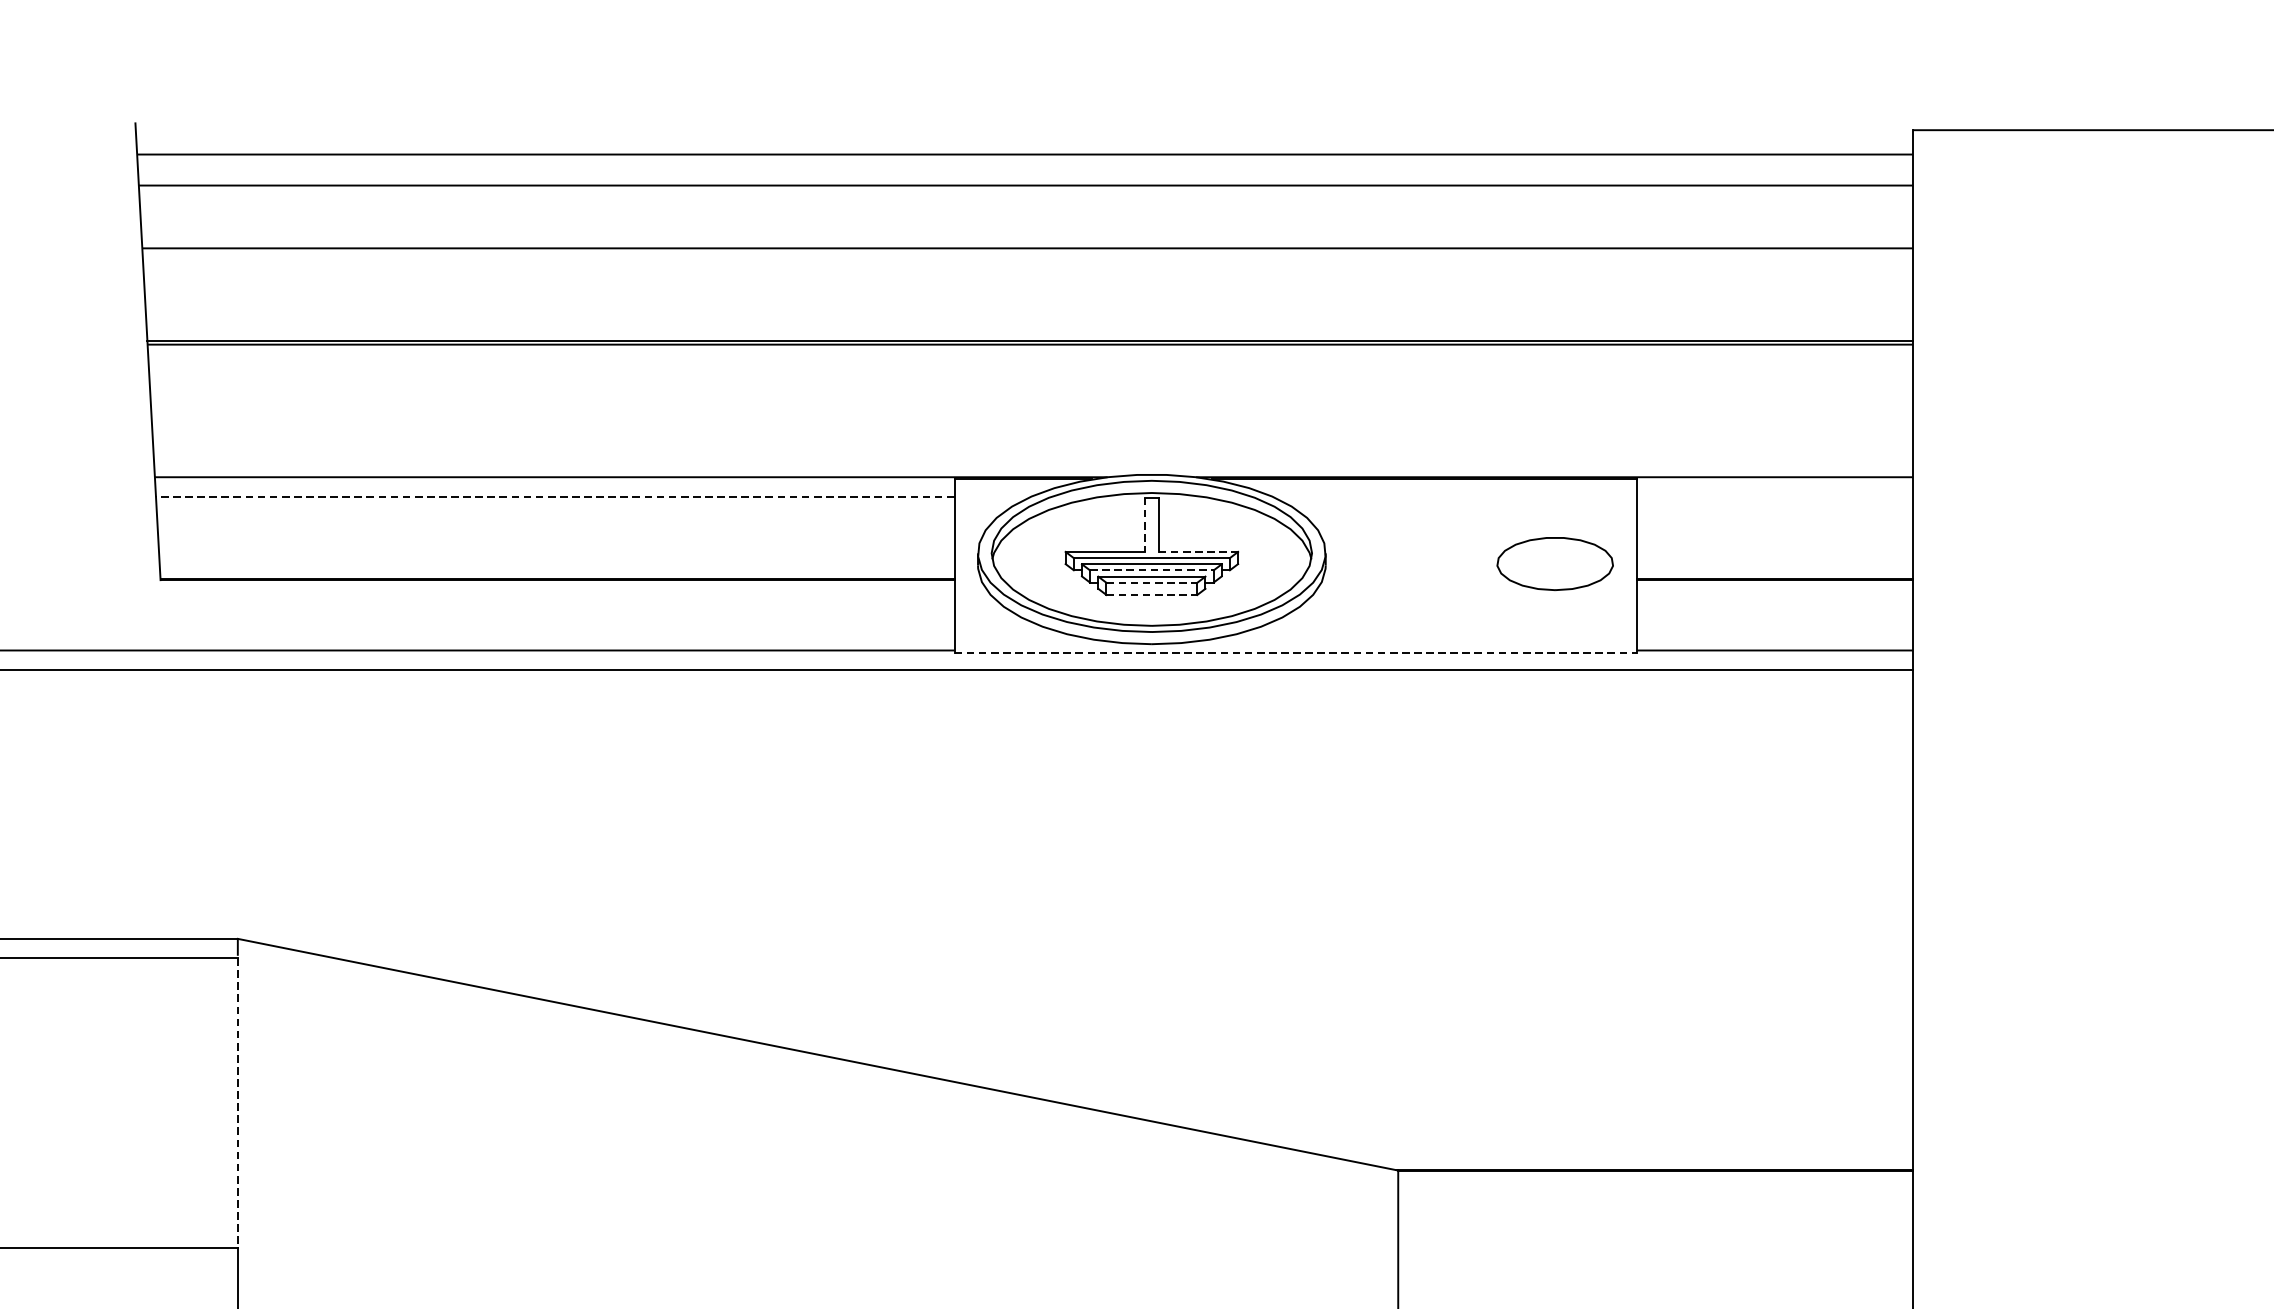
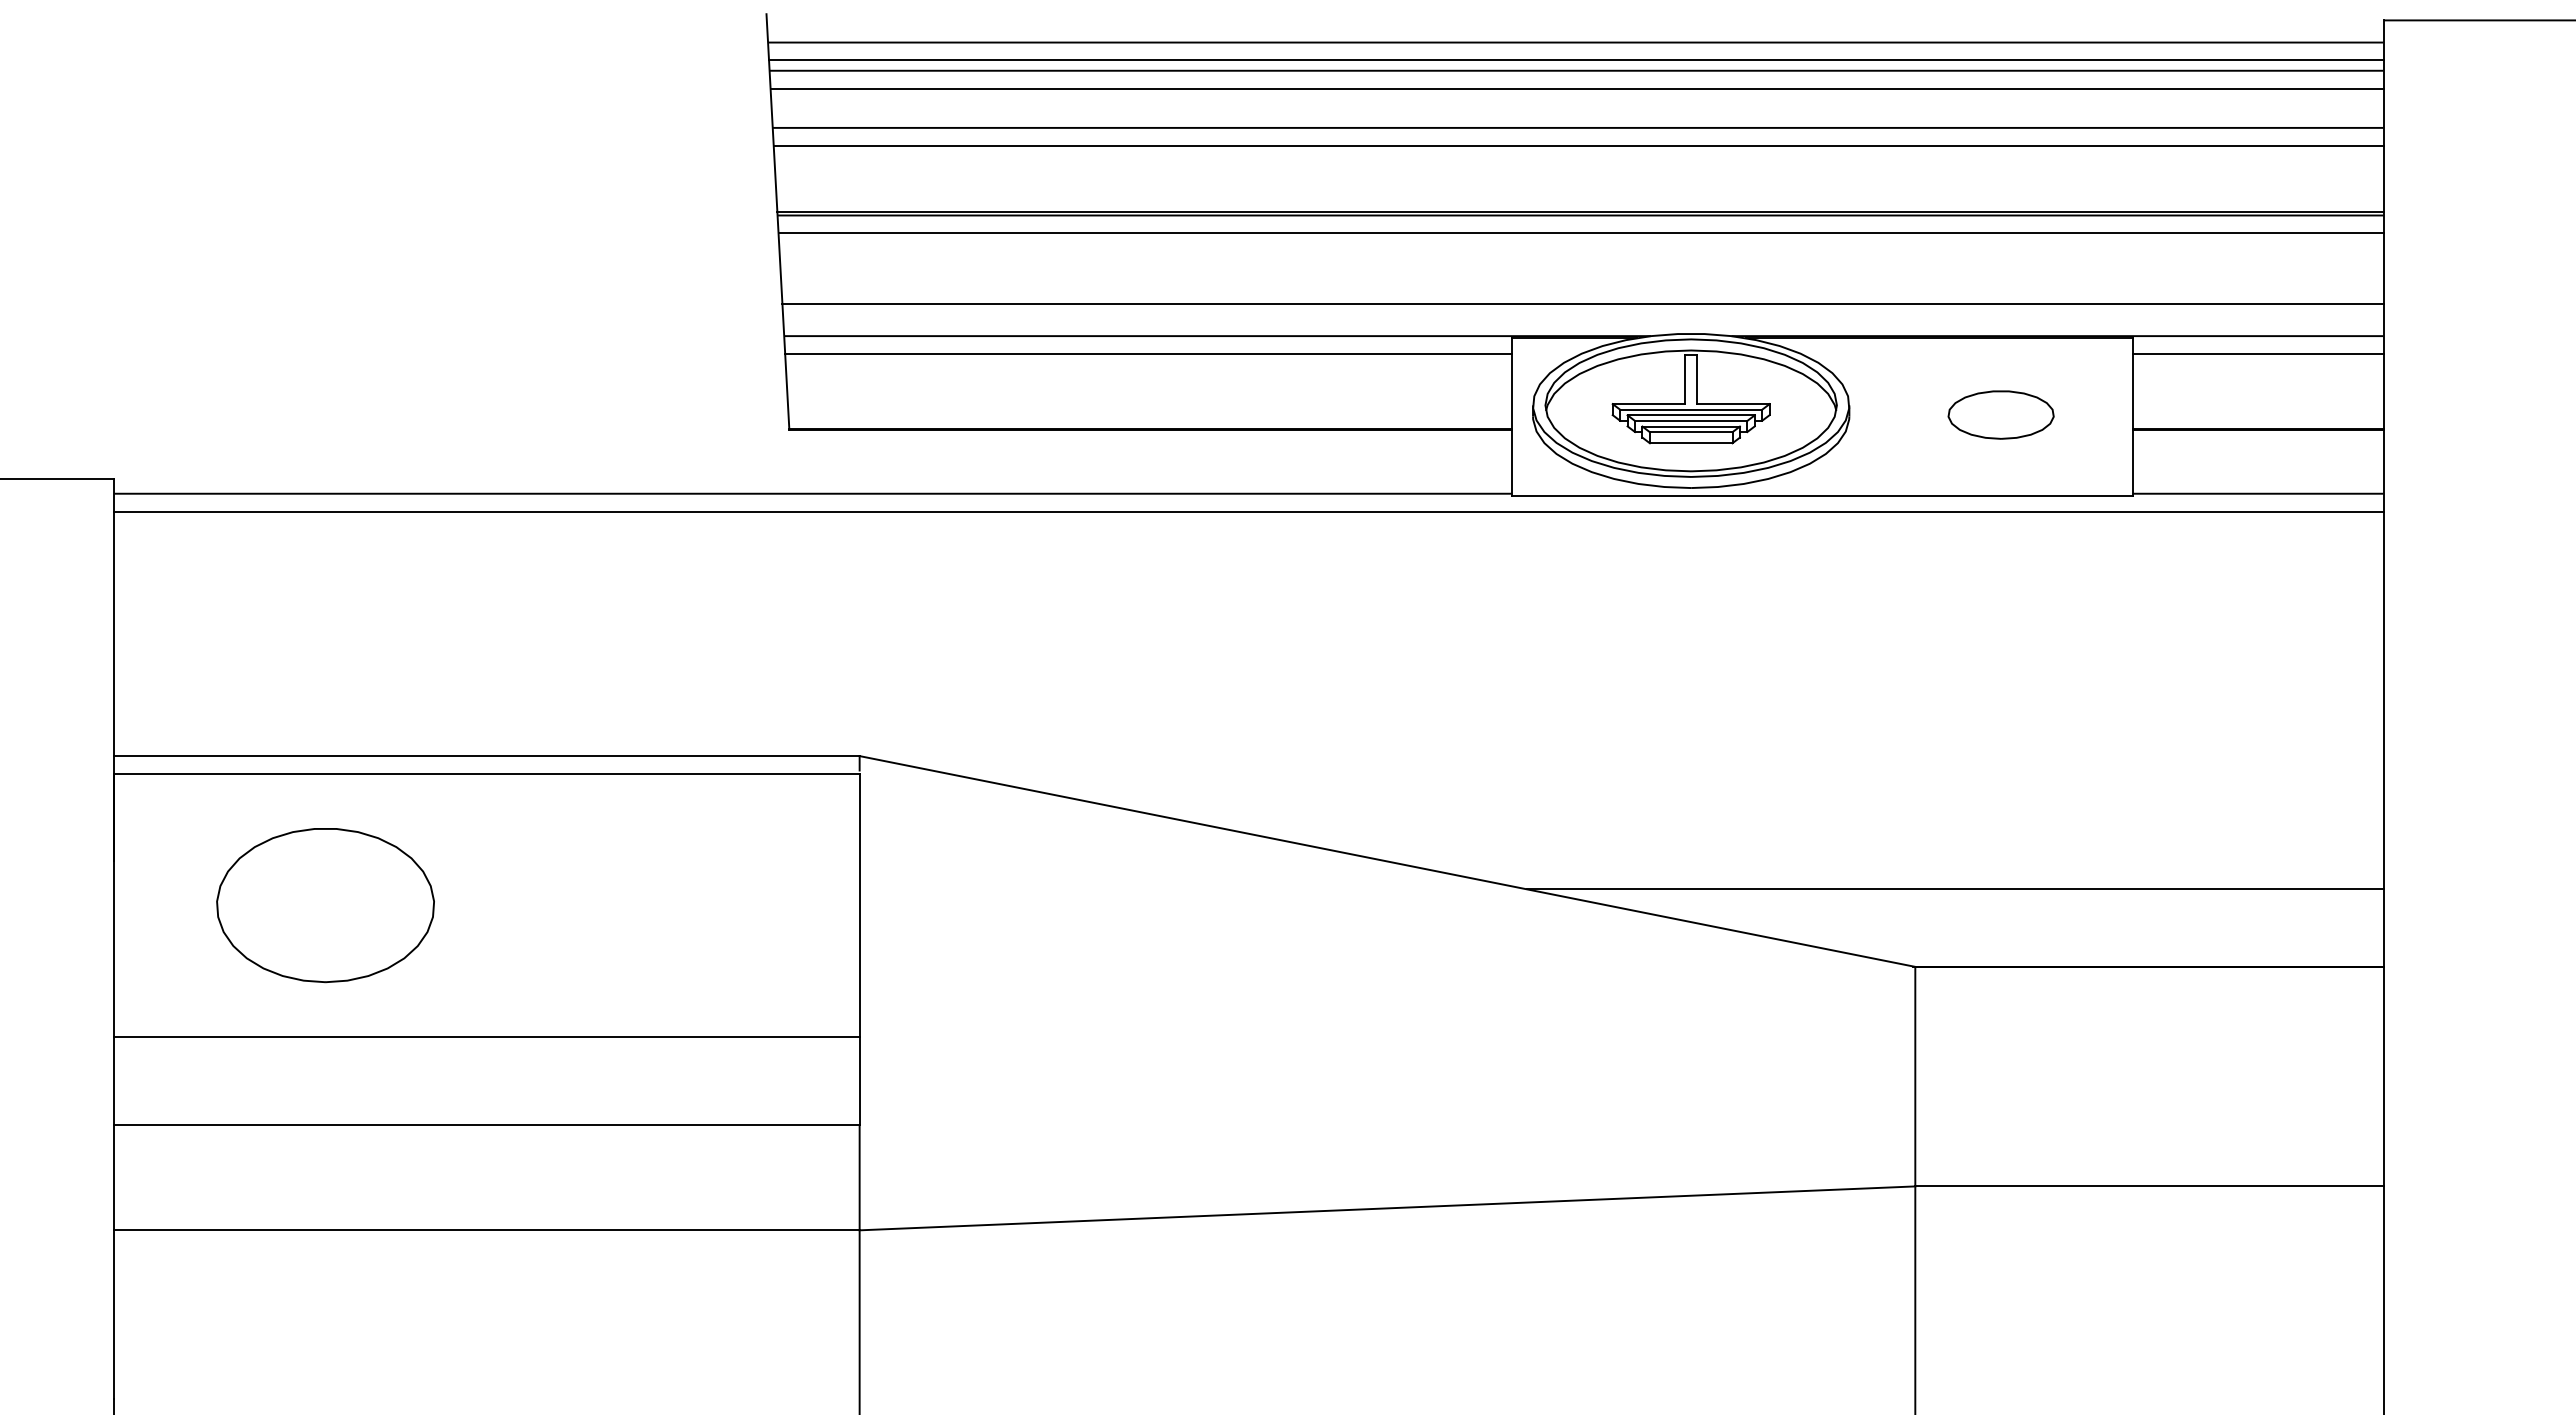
line: (1025, 174) -> (1576, 60), added
line: (1025, 205) -> (1576, 88), added
line: (1028, 267) -> (1578, 145), added
line: (1030, 364) -> (1580, 233), added
line: (1032, 441) -> (1582, 303), added
line: (554, 497) -> (1147, 354), dashed -> solid
line: (1774, 497) -> (2257, 354), added
line: (1144, 524) -> (1684, 379), dashed -> solid
line: (1199, 552) -> (1734, 404), dashed -> solid
part: (1554, 563) -> (2000, 414), moved
line: (1152, 569) -> (1691, 420), dashed -> solid
line: (1152, 583) -> (1691, 432), dashed -> solid
line: (1152, 595) -> (1691, 443), dashed -> solid
line: (1296, 652) -> (1822, 495), dashed -> solid
line: (1442, 1085) -> (1955, 889), added
line: (237, 1103) -> (859, 905), dashed -> solid

